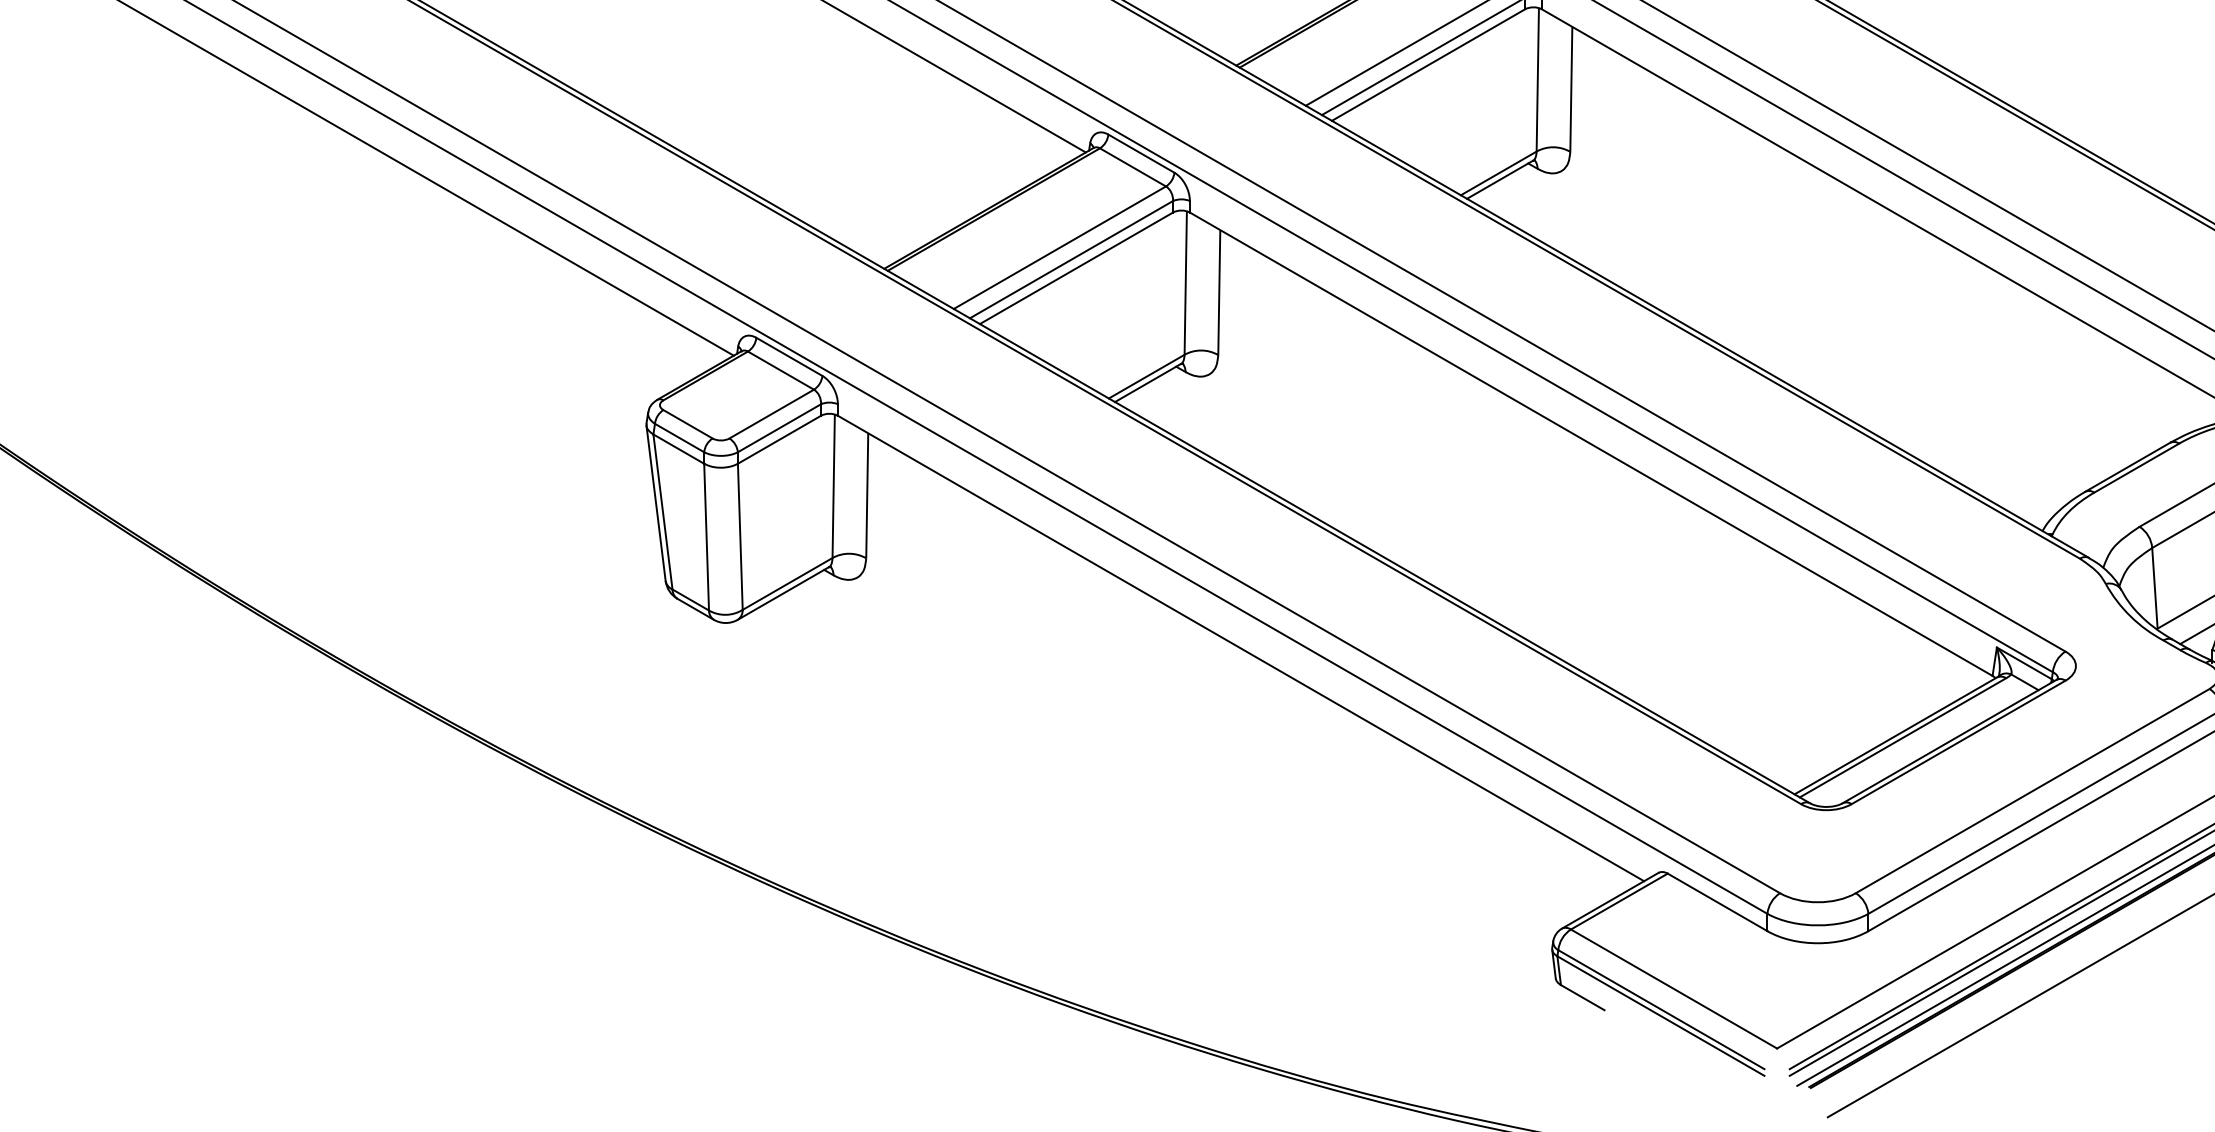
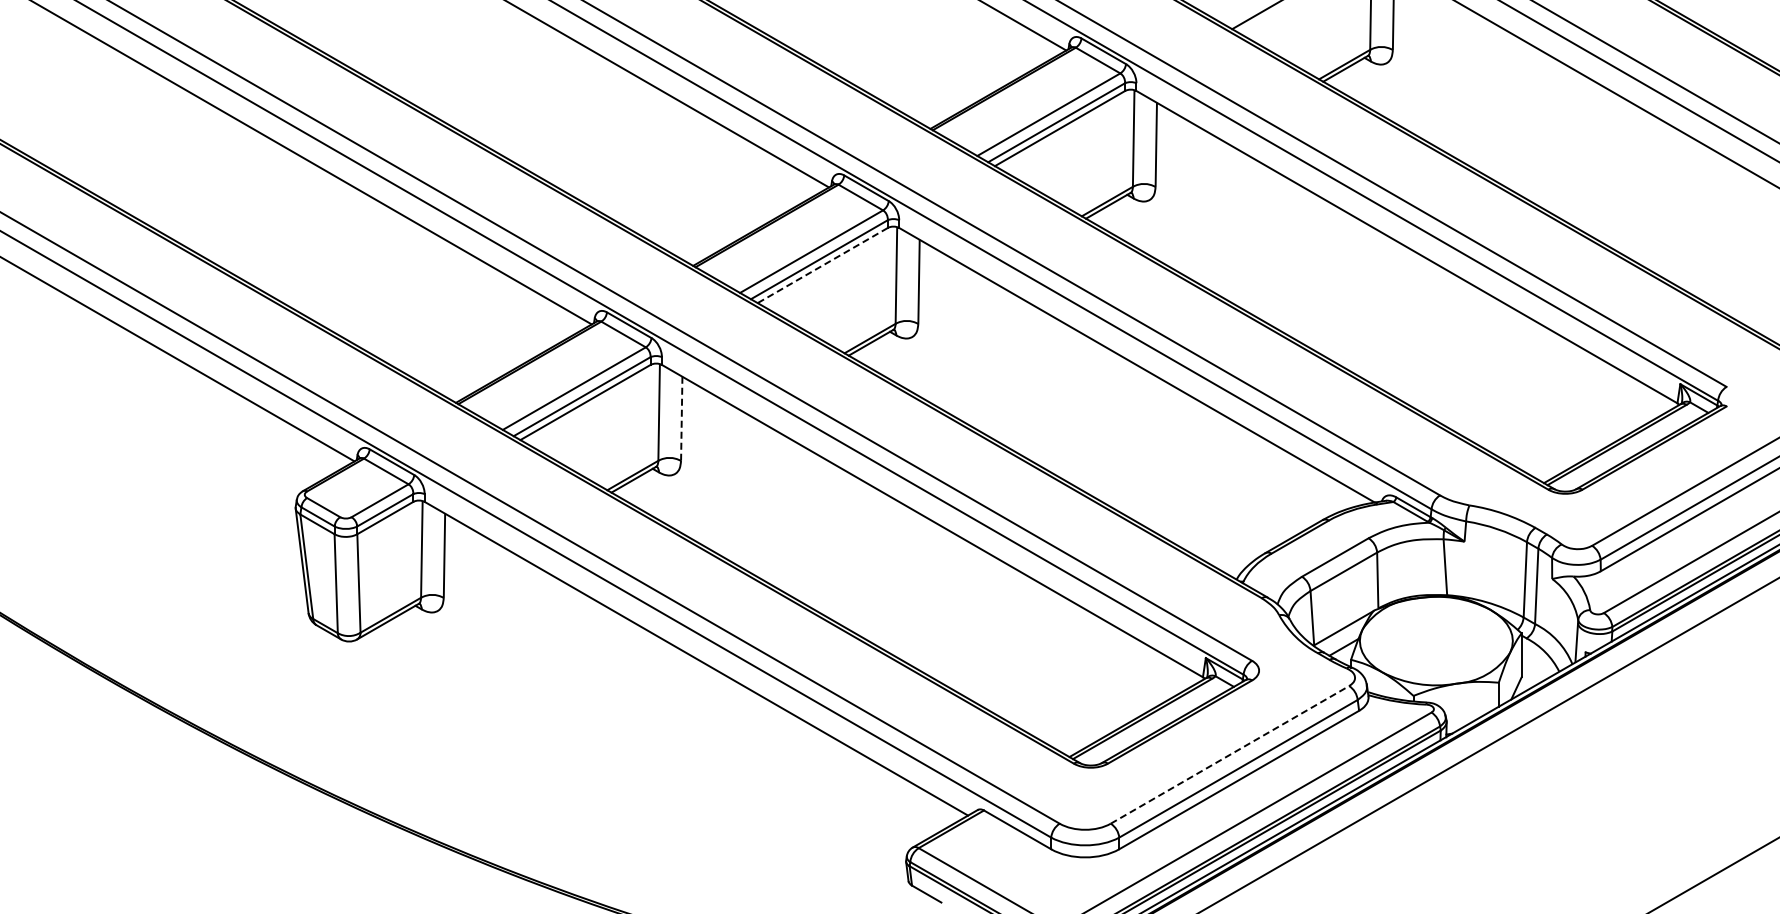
line: (1428, 65) -> (822, 265), solid -> dashed
line: (1218, 292) -> (681, 418), solid -> dashed
line: (2031, 790) -> (1229, 754), solid -> dashed

